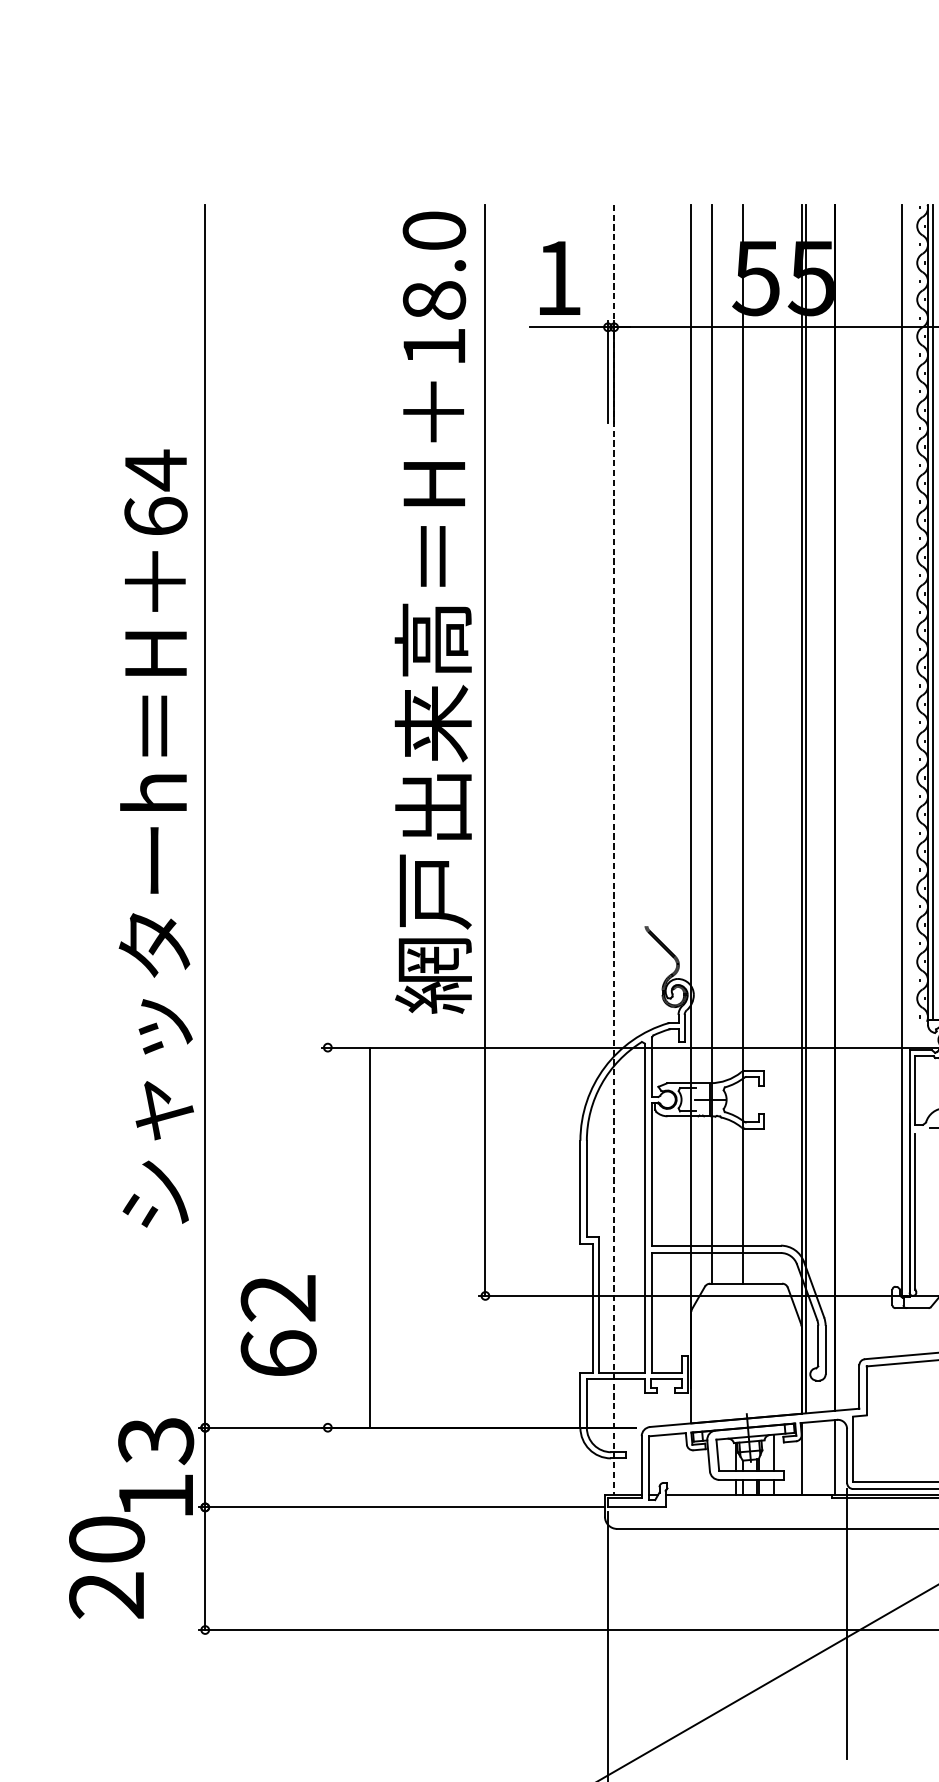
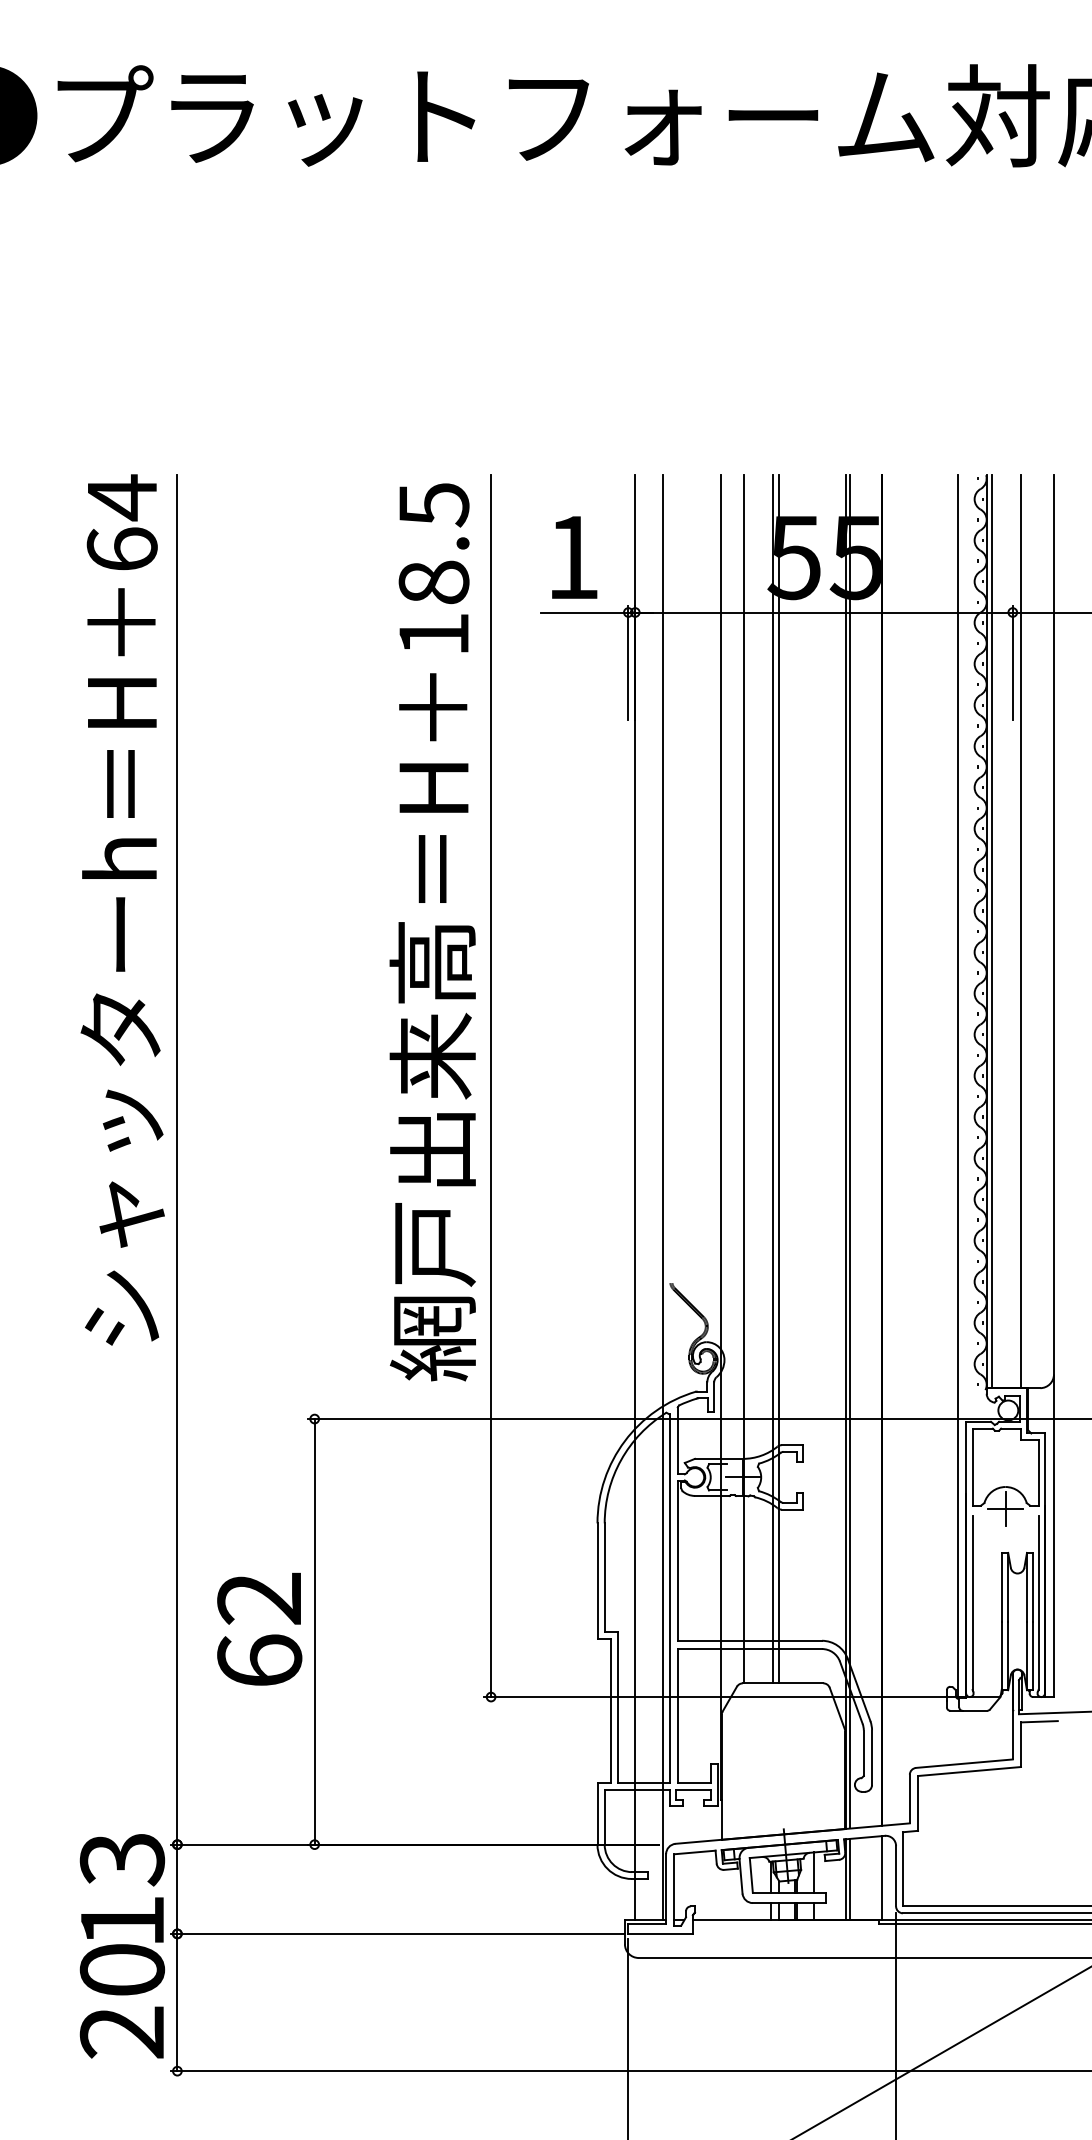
text: (433, 231) -> (433, 505), 18.0 -> 18.5
line: (736, 744) -> (772, 1079), added
text: (156, 838) -> (122, 909), moved
line: (639, 849) -> (663, 1197), added
line: (614, 850) -> (635, 1198), dashed -> solid
line: (369, 1237) -> (314, 1631), moved
text: (278, 1324) -> (259, 1628), moved
line: (806, 1458) -> (850, 1879), added
text: (107, 1567) -> (122, 2001), moved

